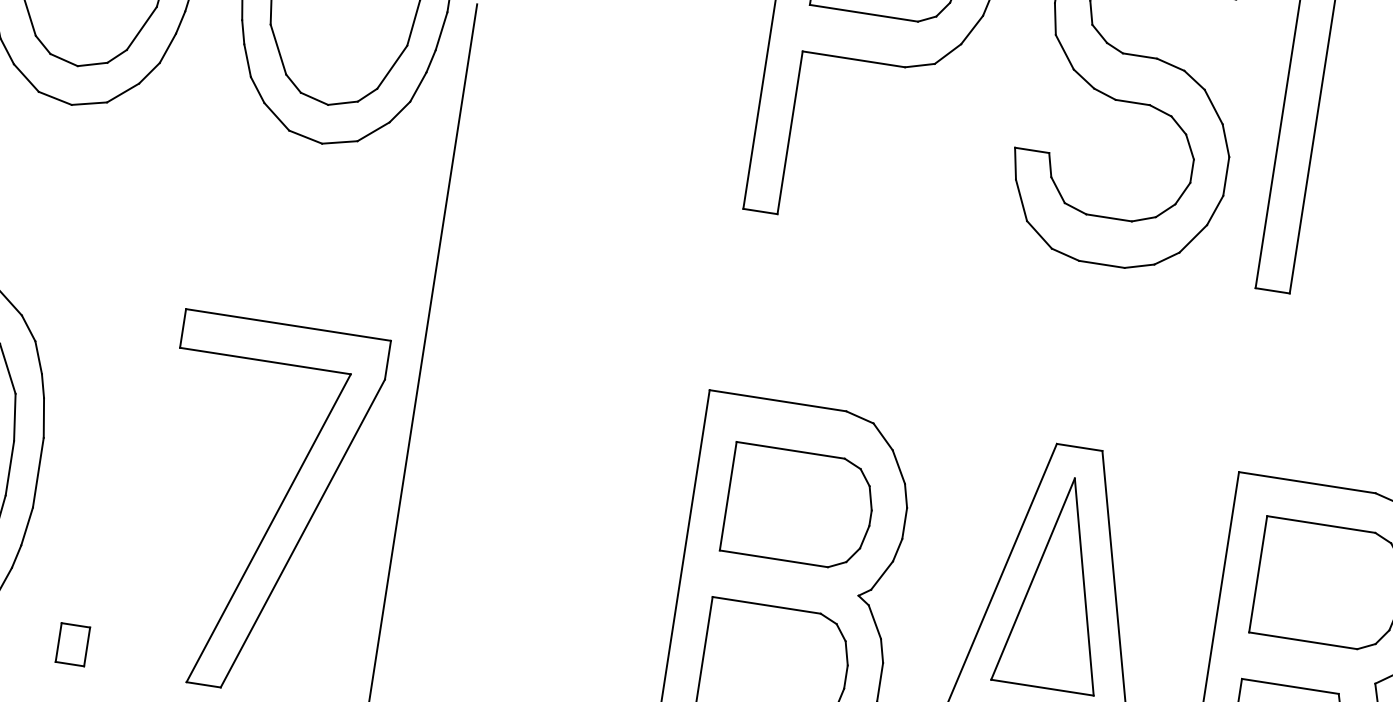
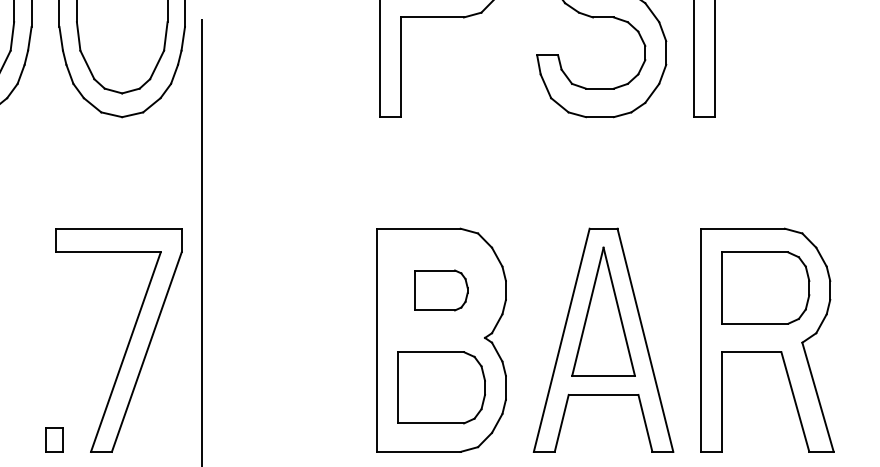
part: (799, 507) -> (441, 290), size x0.6
part: (73, 643) -> (54, 439), moved

